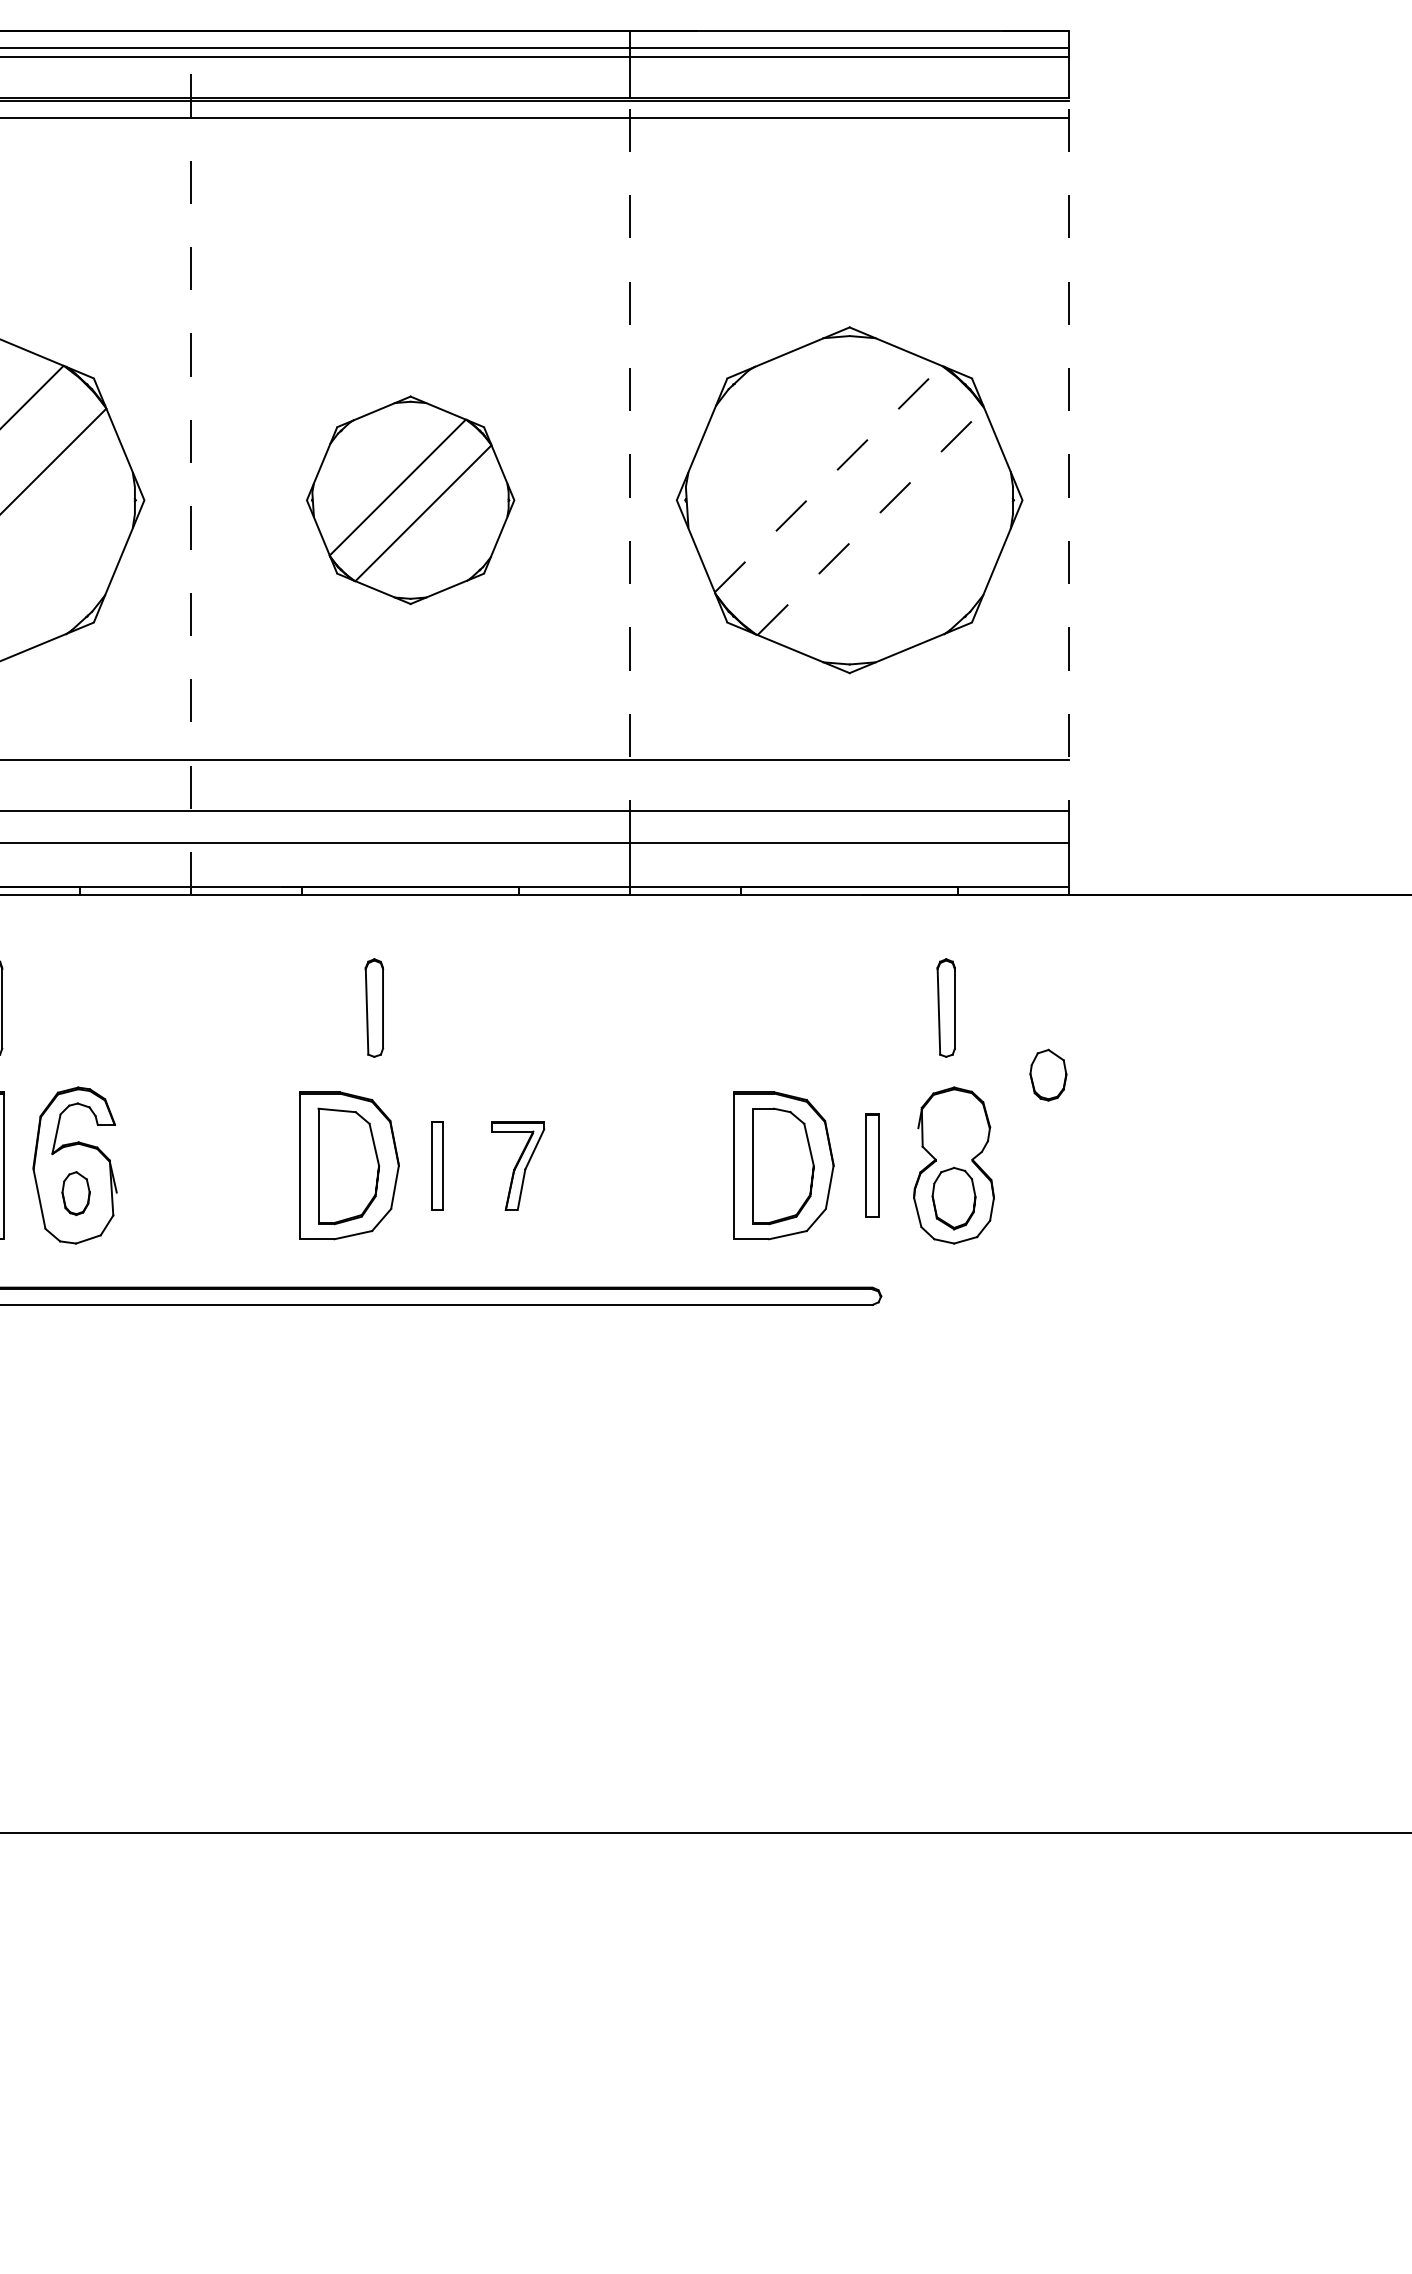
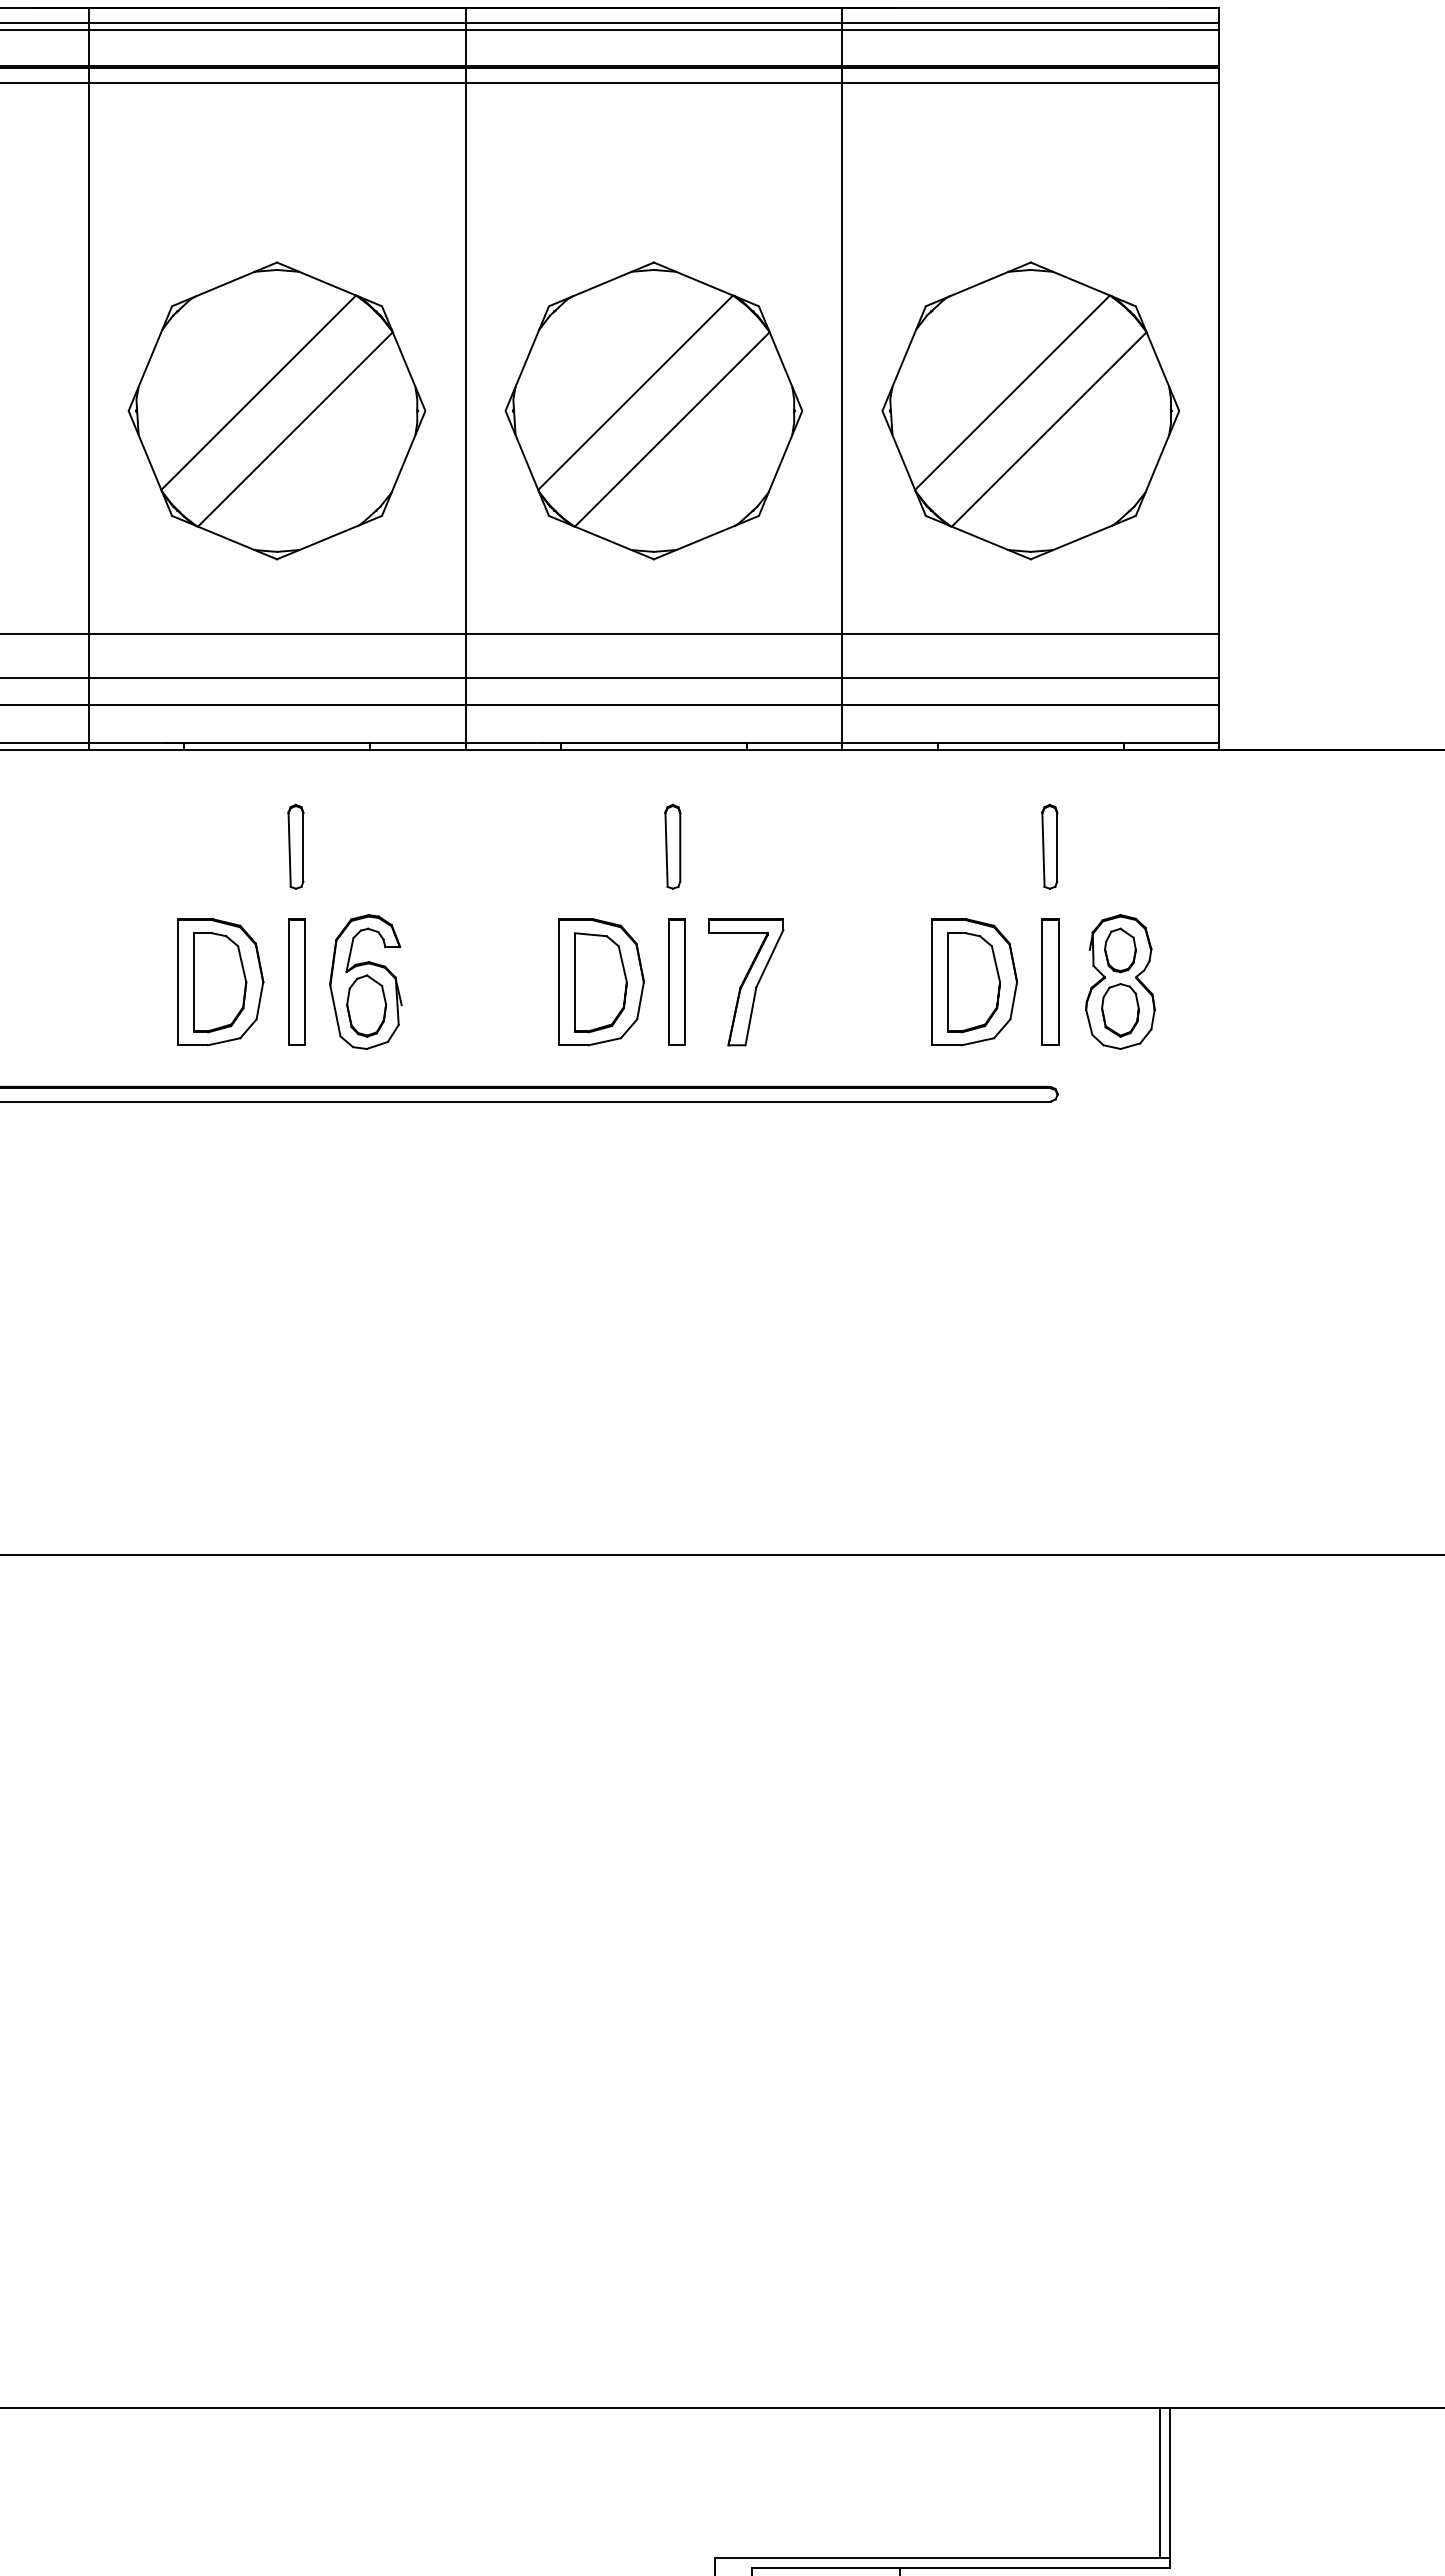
line: (191, 462) -> (465, 378), dashed -> solid
line: (630, 470) -> (842, 385), dashed -> solid
line: (1069, 470) -> (1219, 385), dashed -> solid
line: (828, 478) -> (1012, 392), dashed -> solid
part: (410, 499) -> (653, 410), size x1.67
line: (871, 521) -> (1049, 429), dashed -> solid
part: (373, 1007) -> (672, 846), moved
part: (945, 1007) -> (1049, 846), moved
part: (1048, 1075) -> (1120, 950), moved
part: (436, 1164) -> (676, 981), size x1.67
part: (872, 1164) -> (1050, 981), size x1.43
part: (518, 1166) -> (746, 982), size x1.67
part: (75, 1192) -> (366, 1005), size x1.67

